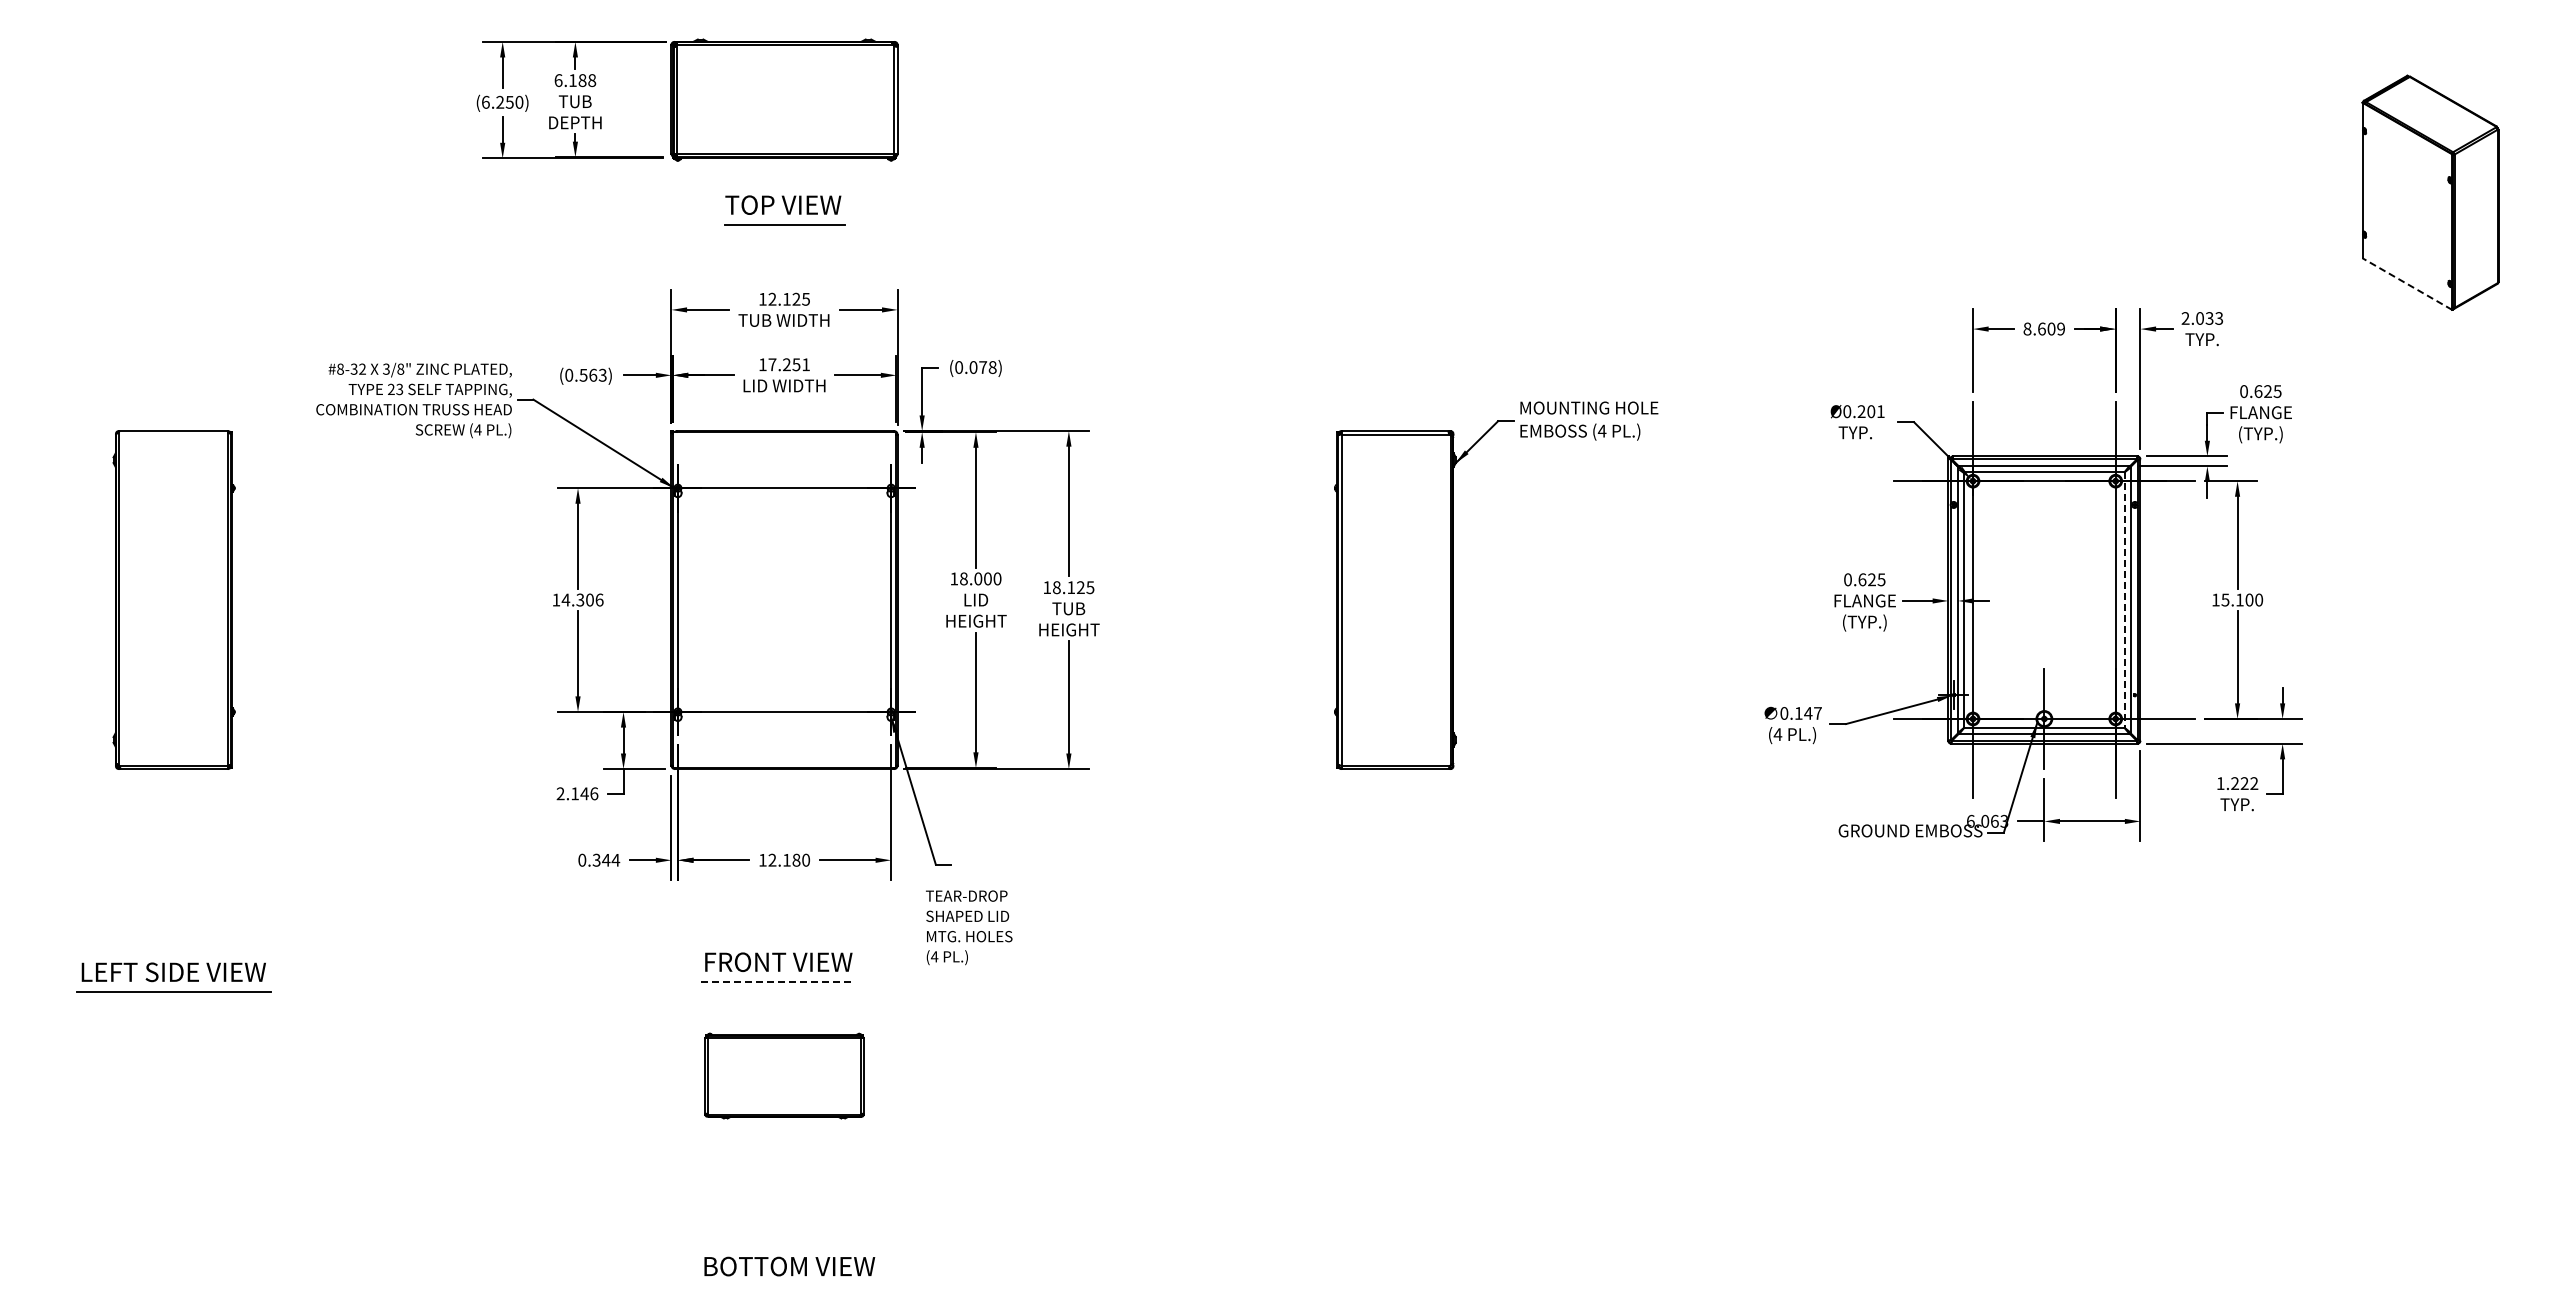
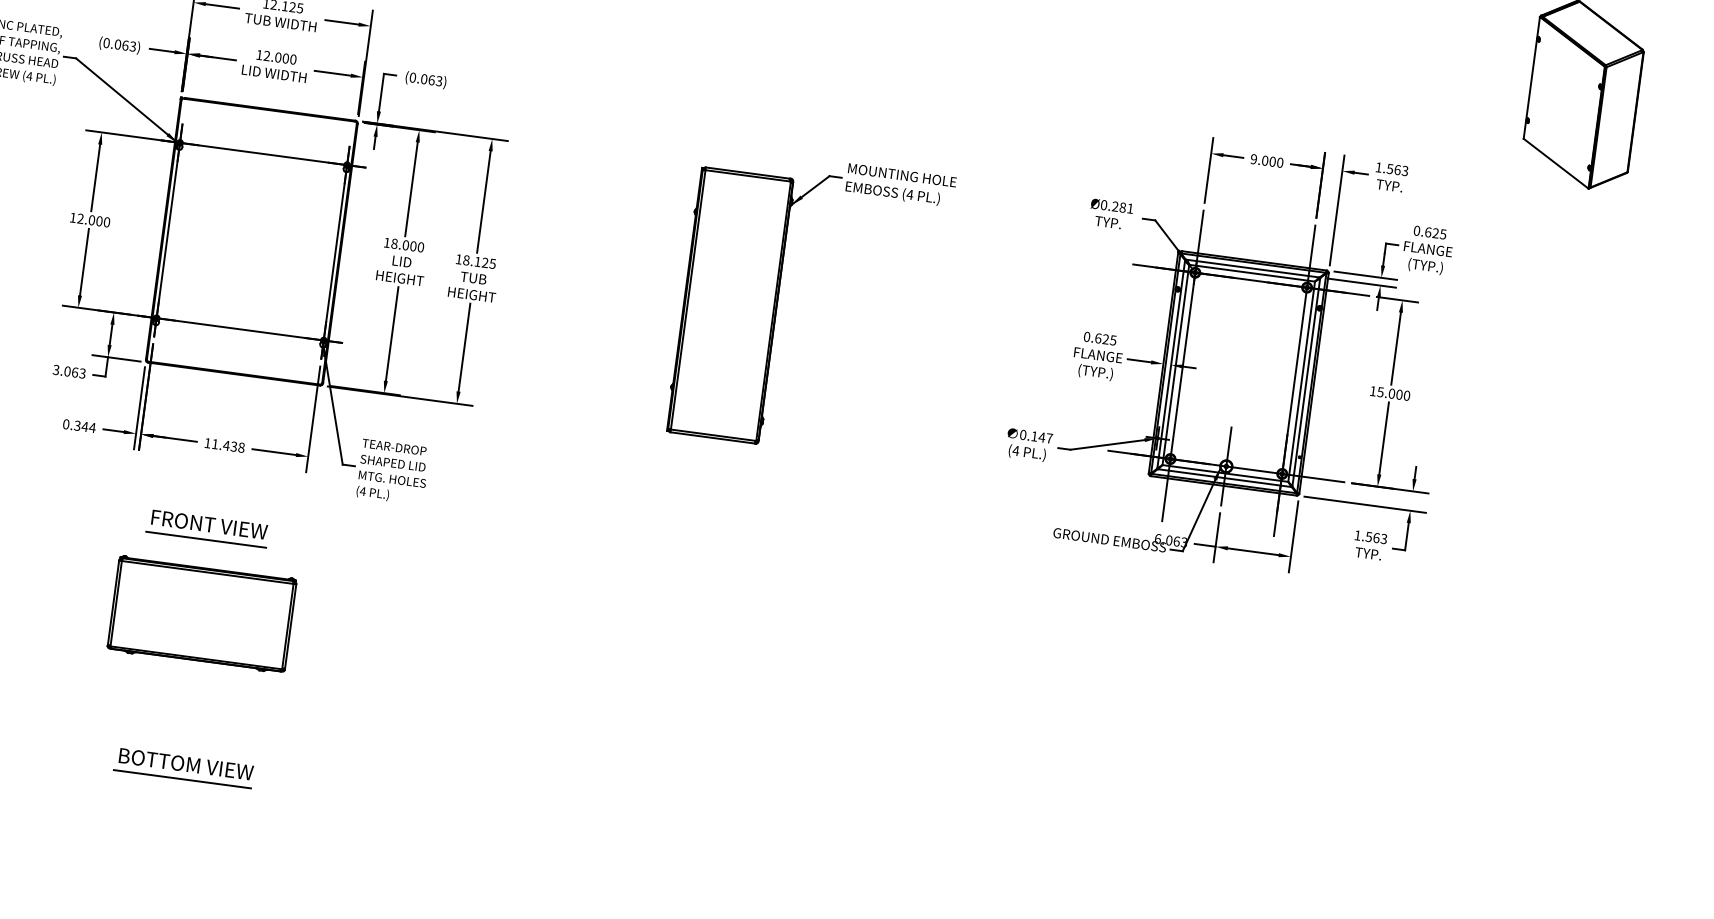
line: (2407, 284) -> (1556, 164), dashed -> solid
text: (2197, 318) -> (1388, 168), 2.033 -> 1.563
text: (2044, 328) -> (1267, 160), 8.609 -> 9.000
text: (789, 364) -> (280, 57), 17.251 -> 12.000
text: (987, 367) -> (435, 80), (0.078) -> (0.063)
text: (583, 374) -> (117, 43), (0.563) -> (0.063)
text: (1871, 411) -> (1123, 207), Ø0.201 -> Ø0.281
text: (582, 599) -> (93, 220), 14.306 -> 12.000
text: (2239, 599) -> (1391, 393), 15.100 -> 15.000
line: (2124, 600) -> (1301, 382), dashed -> solid
text: (2244, 783) -> (1376, 537), 1.222 -> 1.563
text: (577, 793) -> (69, 371), 2.146 -> 3.063
text: (789, 859) -> (228, 445), 12.180 -> 11.438
text: (969, 927) -> (393, 472), moved
line: (777, 981) -> (206, 539), dashed -> solid
part: (784, 1075) -> (202, 614), size x1.43
line: (786, 1285) -> (181, 778), added

